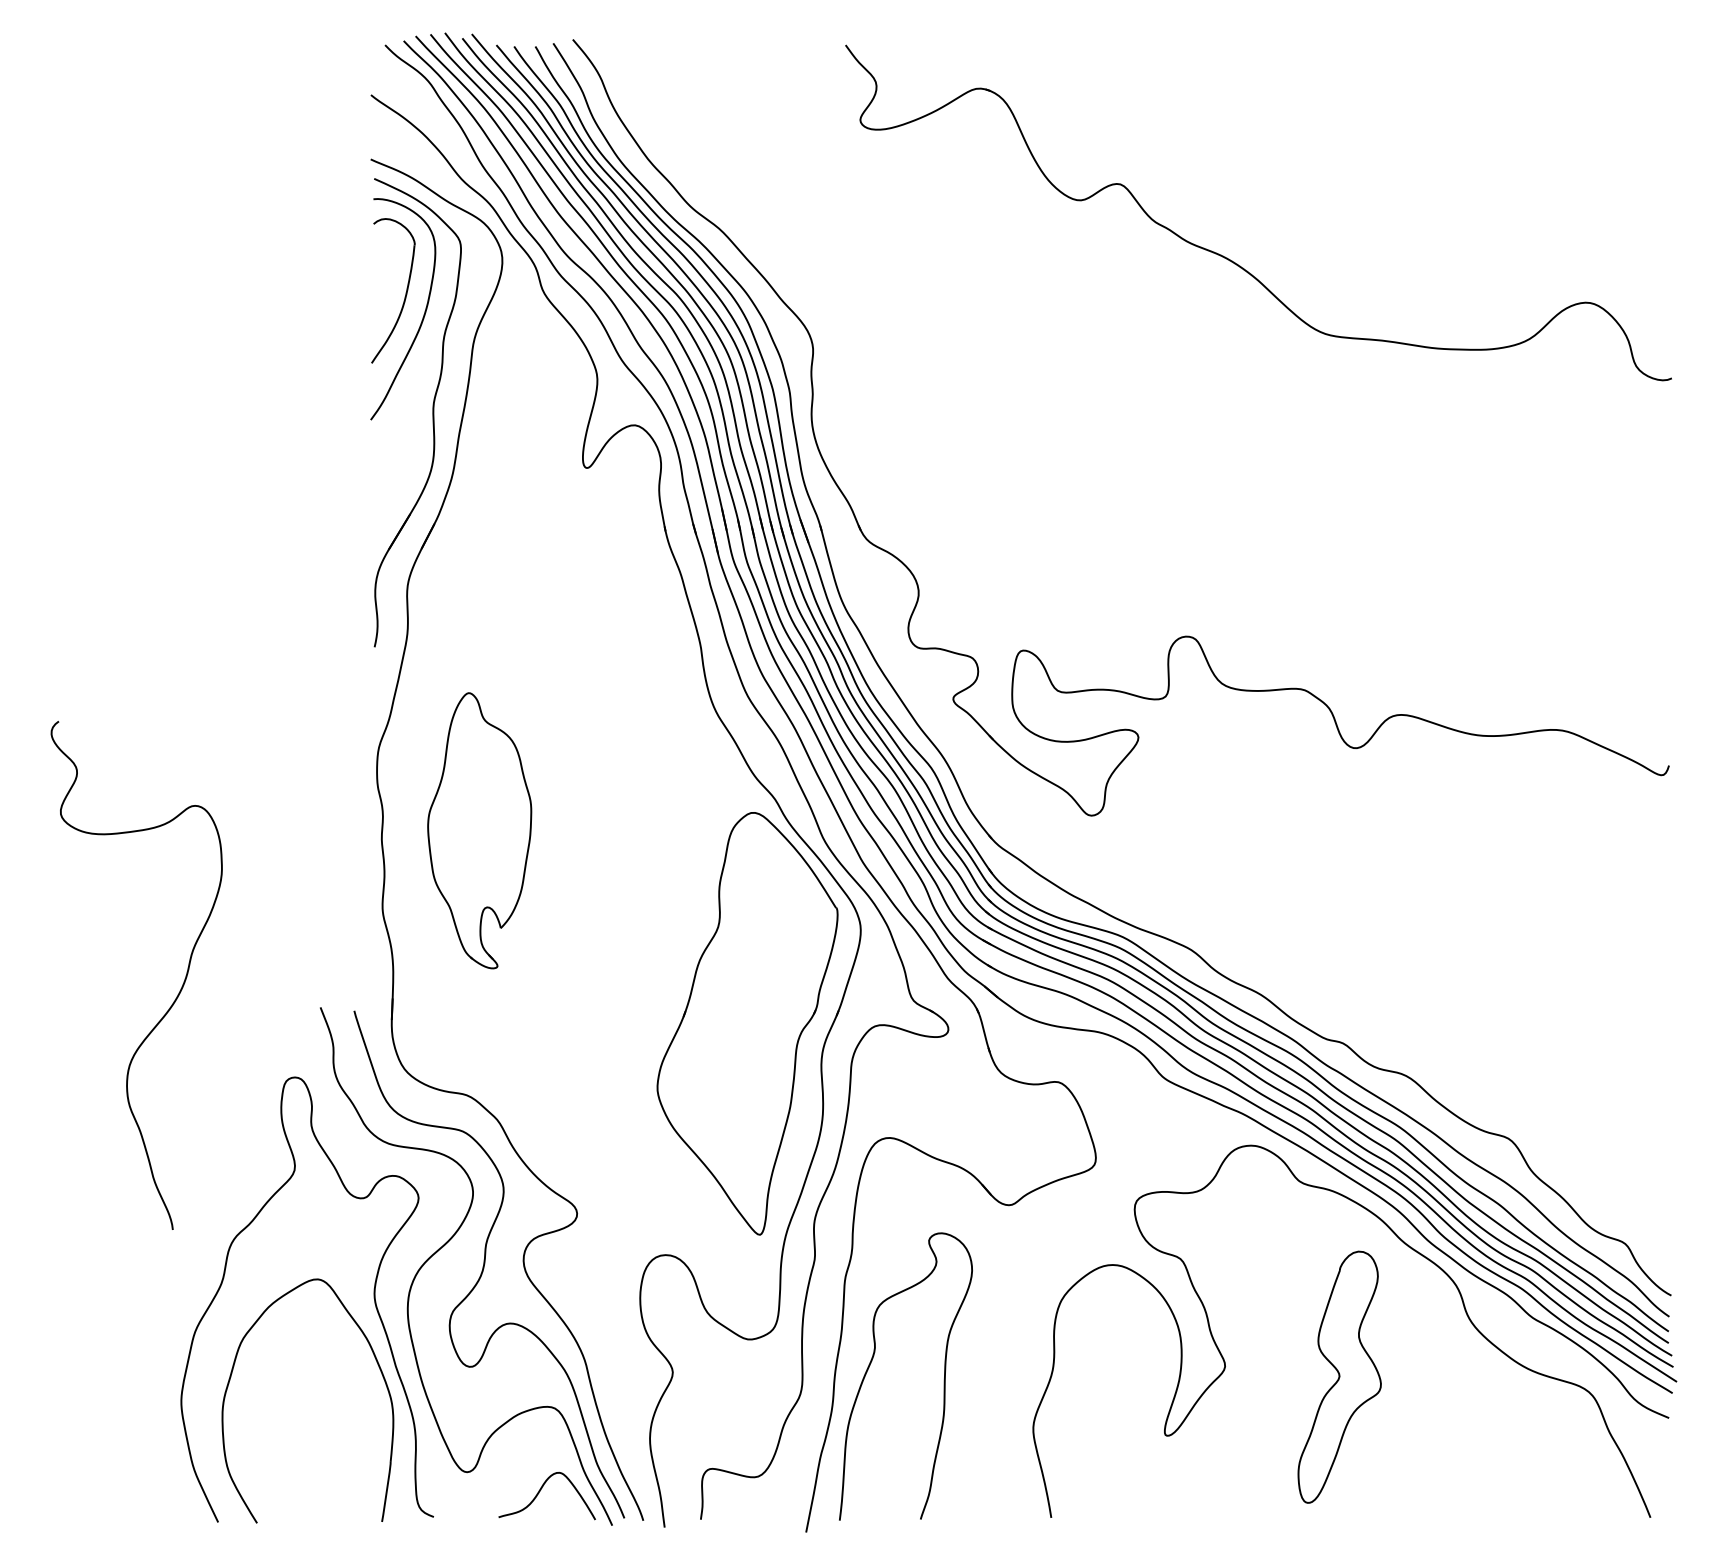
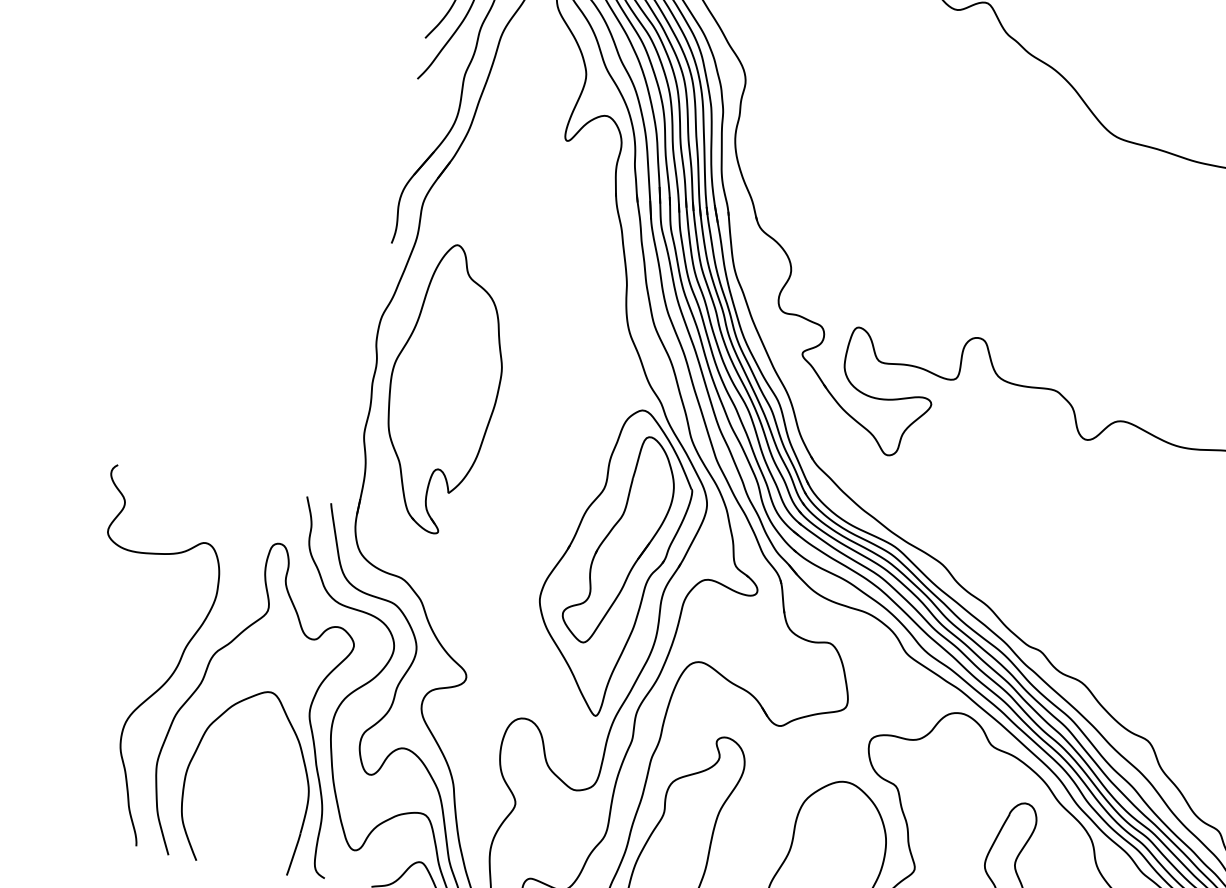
part: (479, 830) -> (444, 388), size x1.43
part: (752, 992) -> (620, 540), added
curve: (176, 996) -> (168, 678), moved

